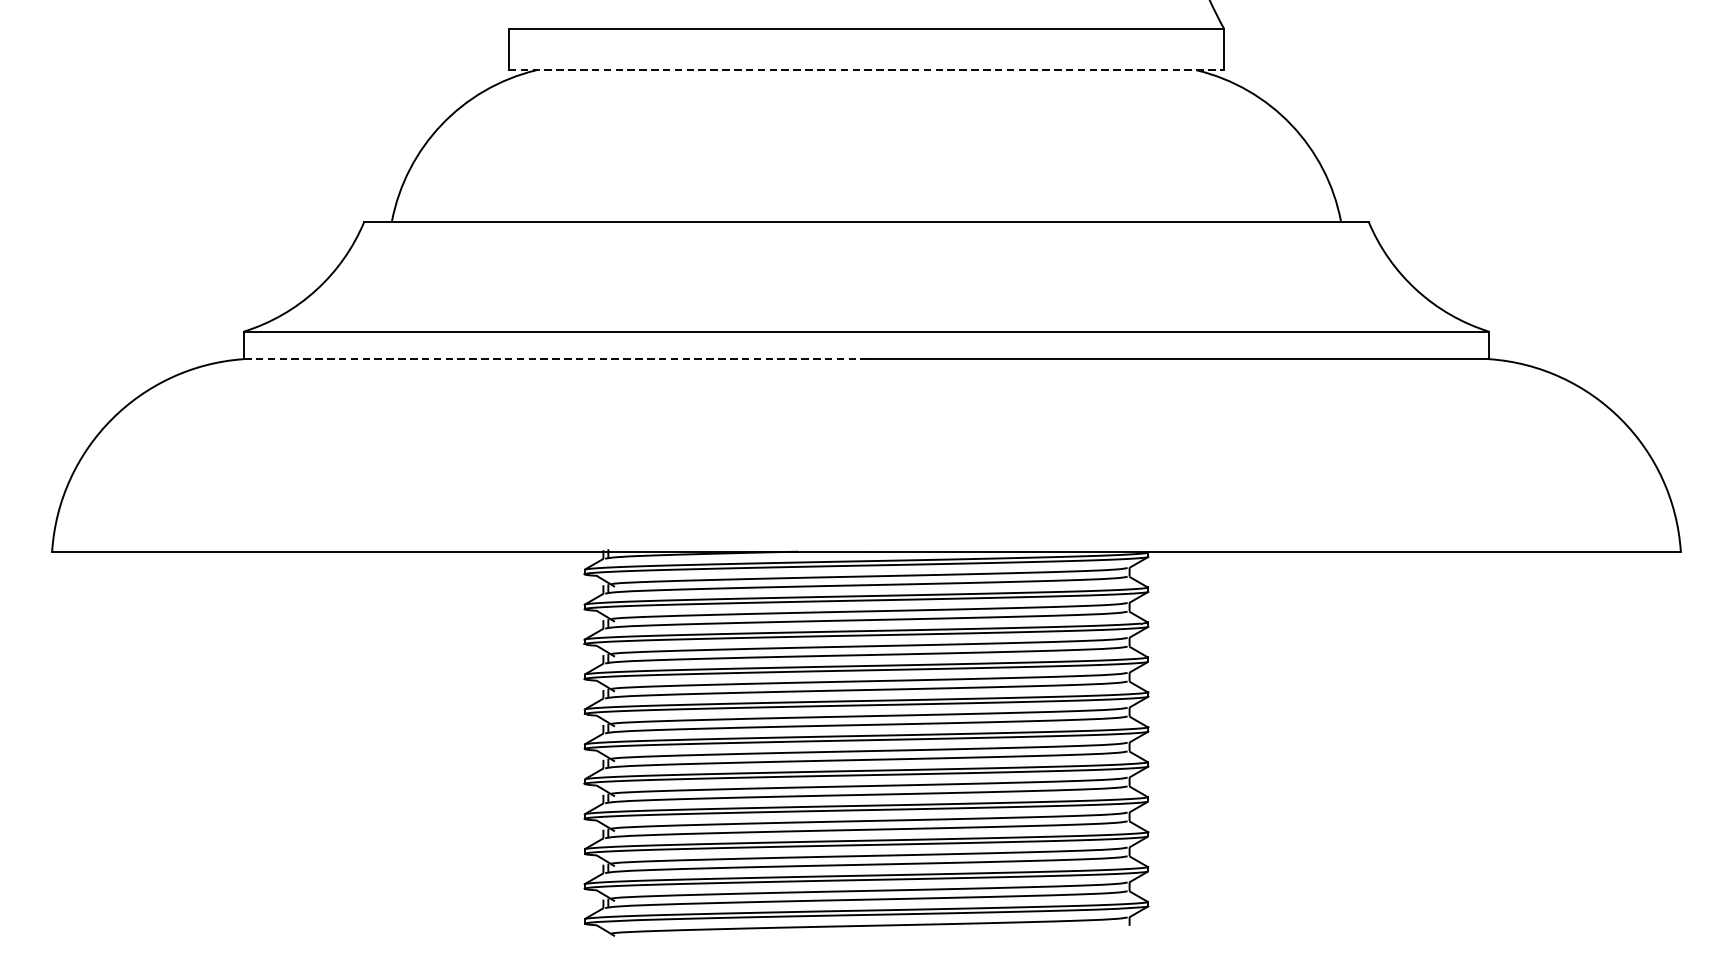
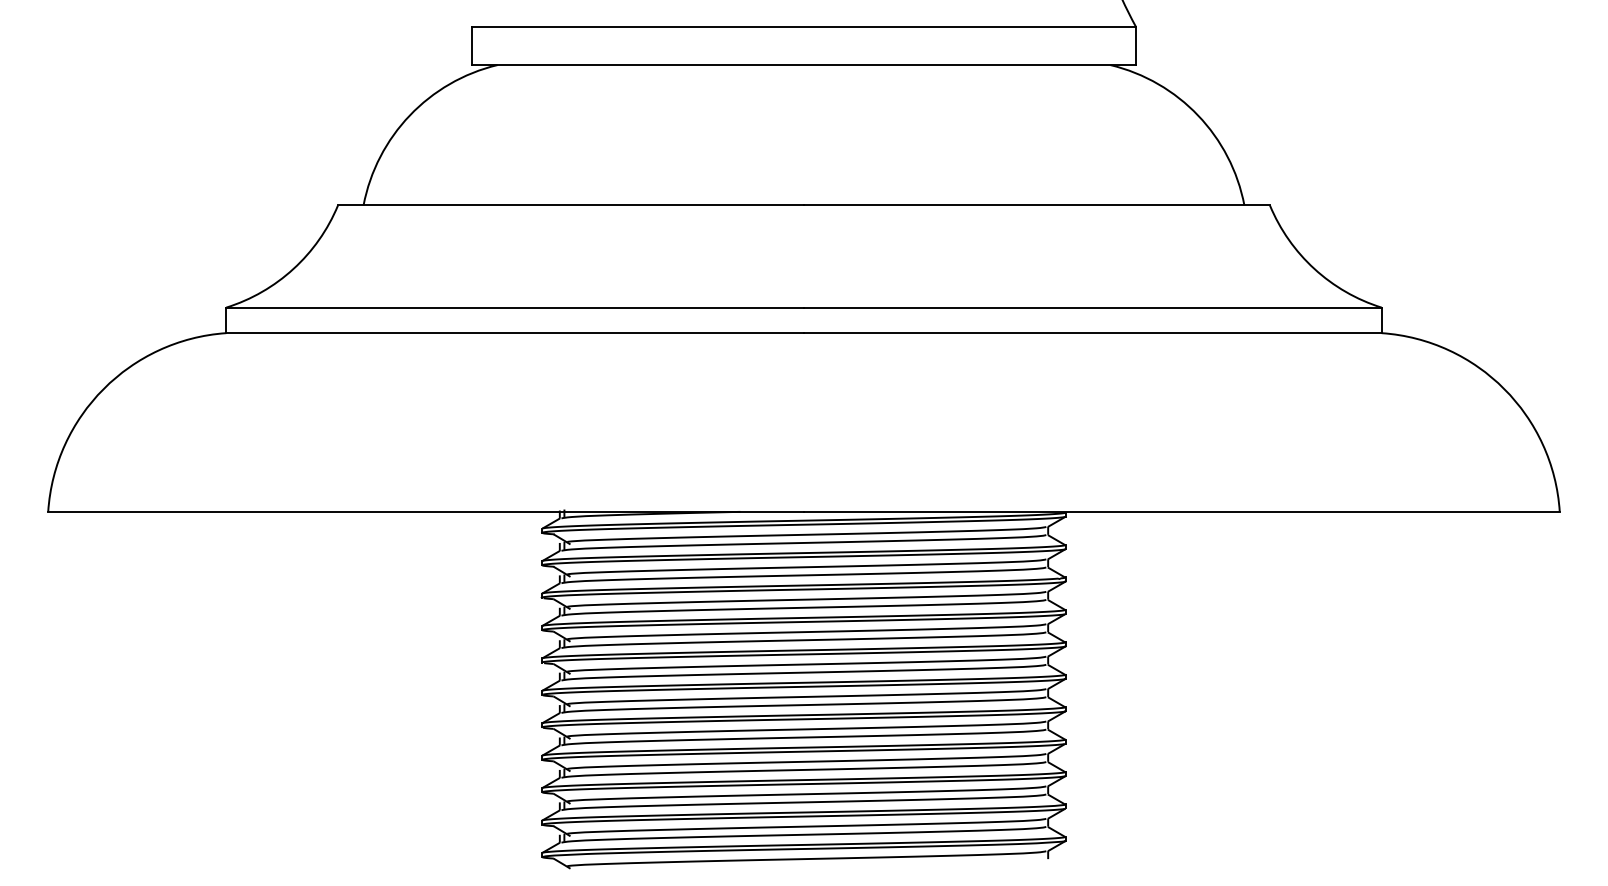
line: (867, 70) -> (804, 65), dashed -> solid
line: (555, 359) -> (515, 333), dashed -> solid

